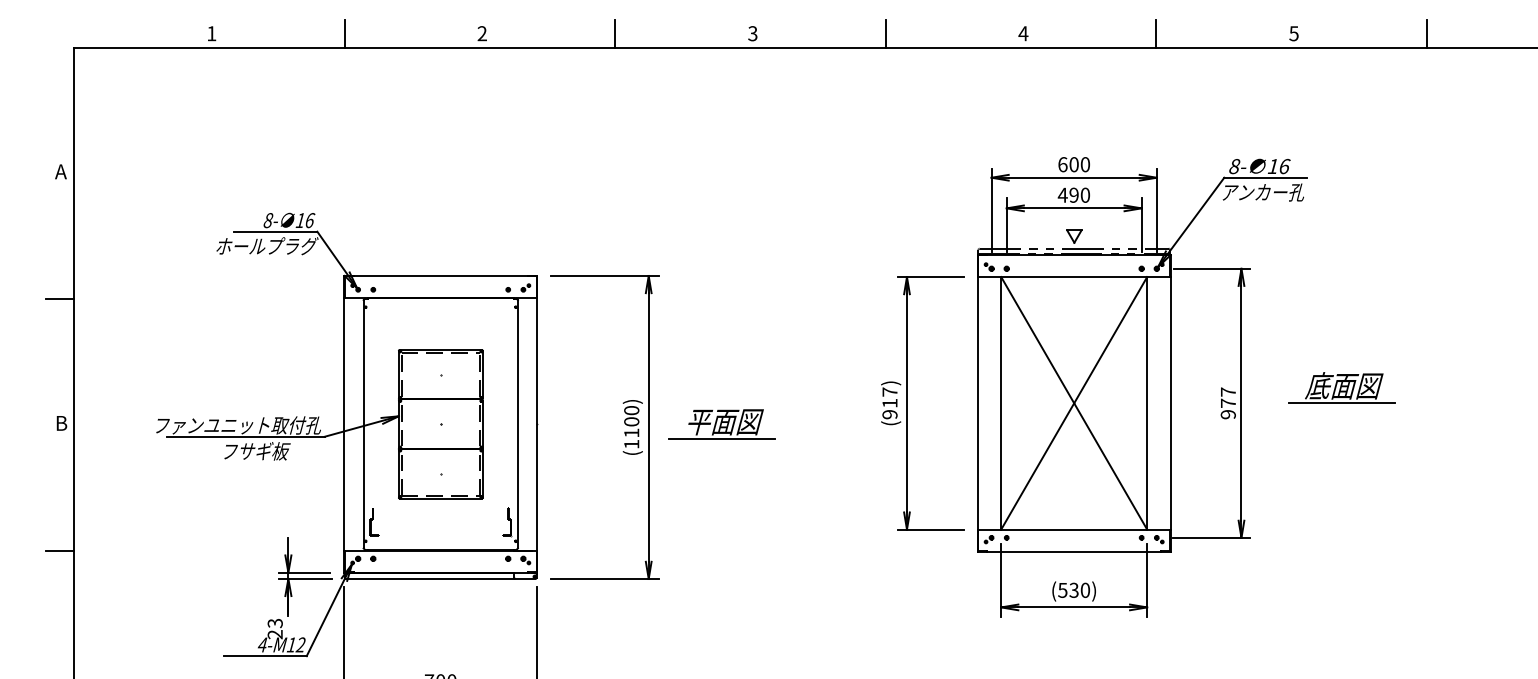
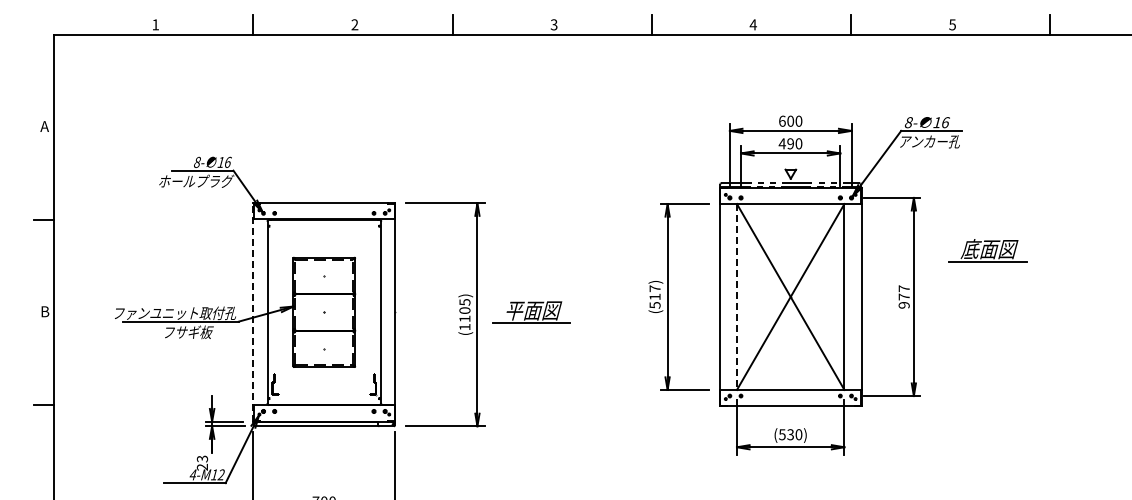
part: (1341, 387) -> (987, 250), moved
line: (1000, 402) -> (736, 296), solid -> dashed
text: (631, 410) -> (464, 302), (1100) -> (1105)
text: (889, 414) -> (654, 305), (917) -> (517)
line: (344, 423) -> (253, 311), solid -> dashed

